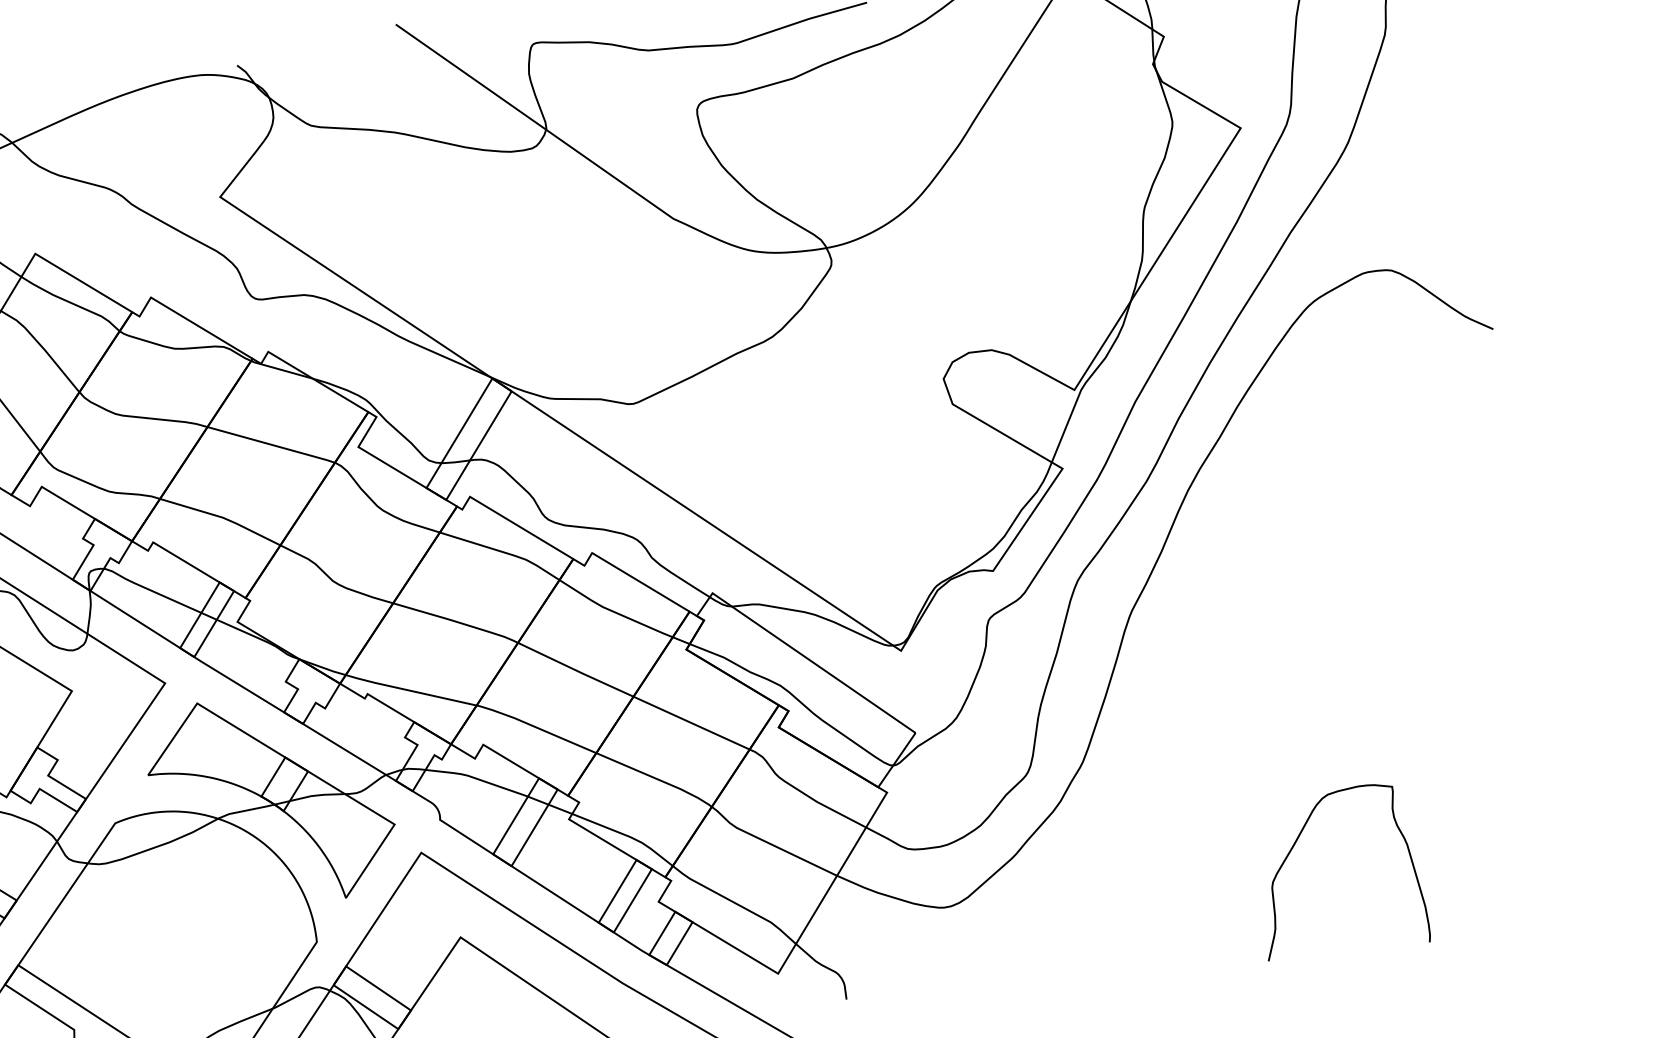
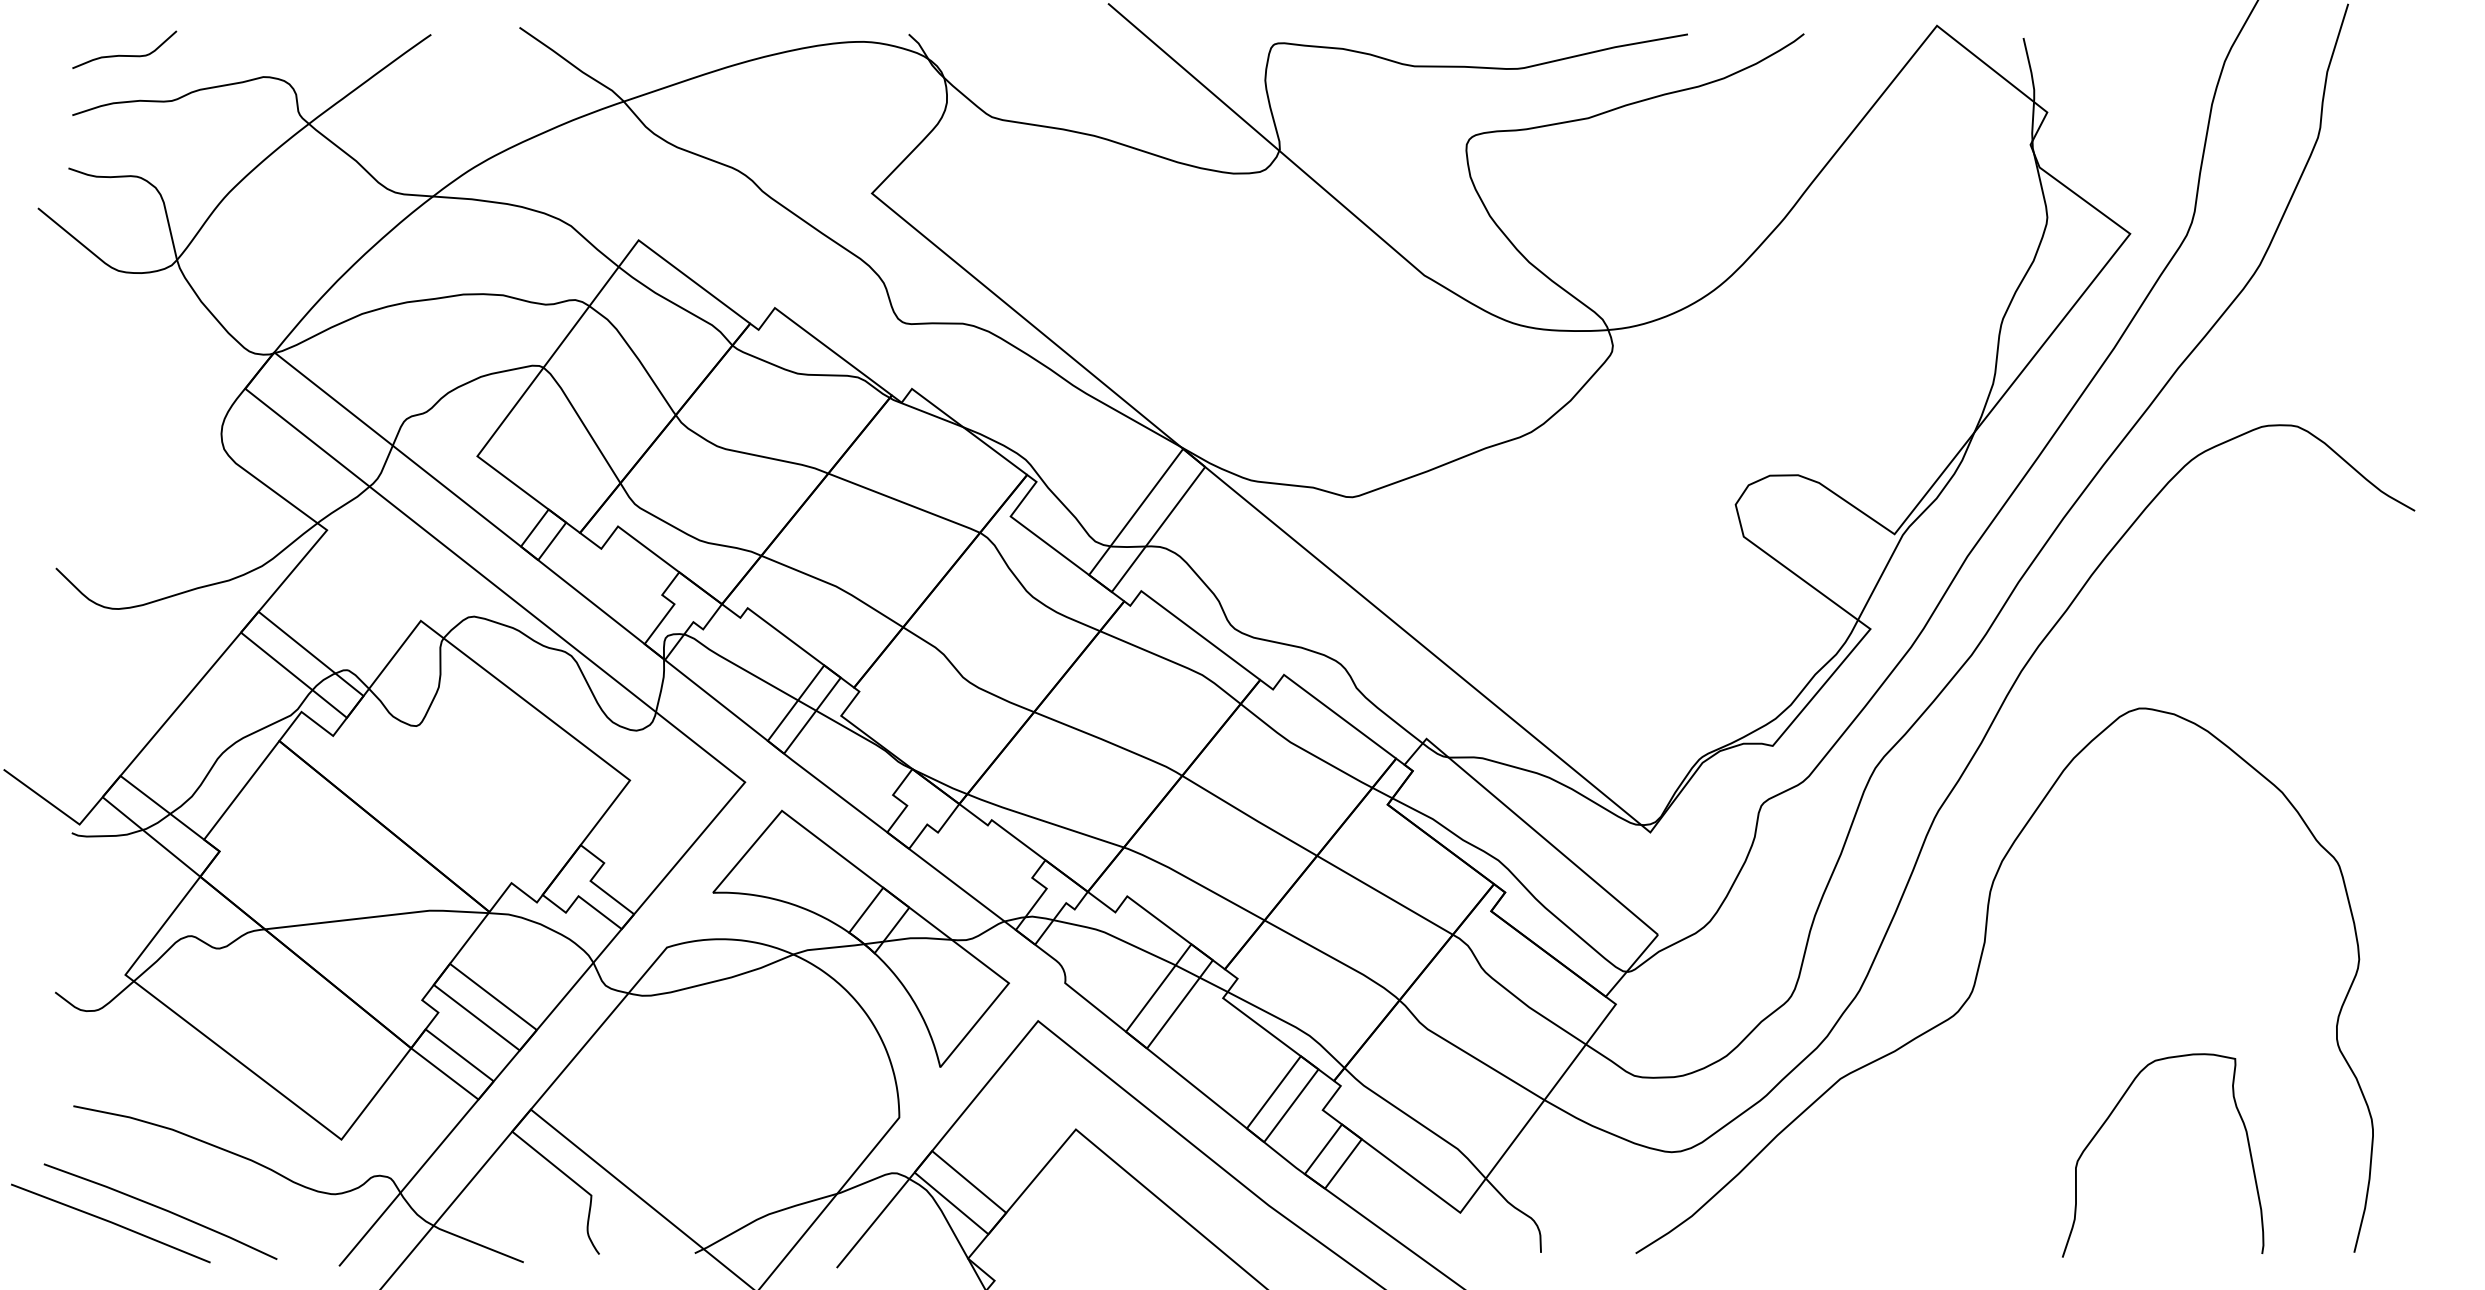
curve: (1177, 738) -> (1978, 973), added

